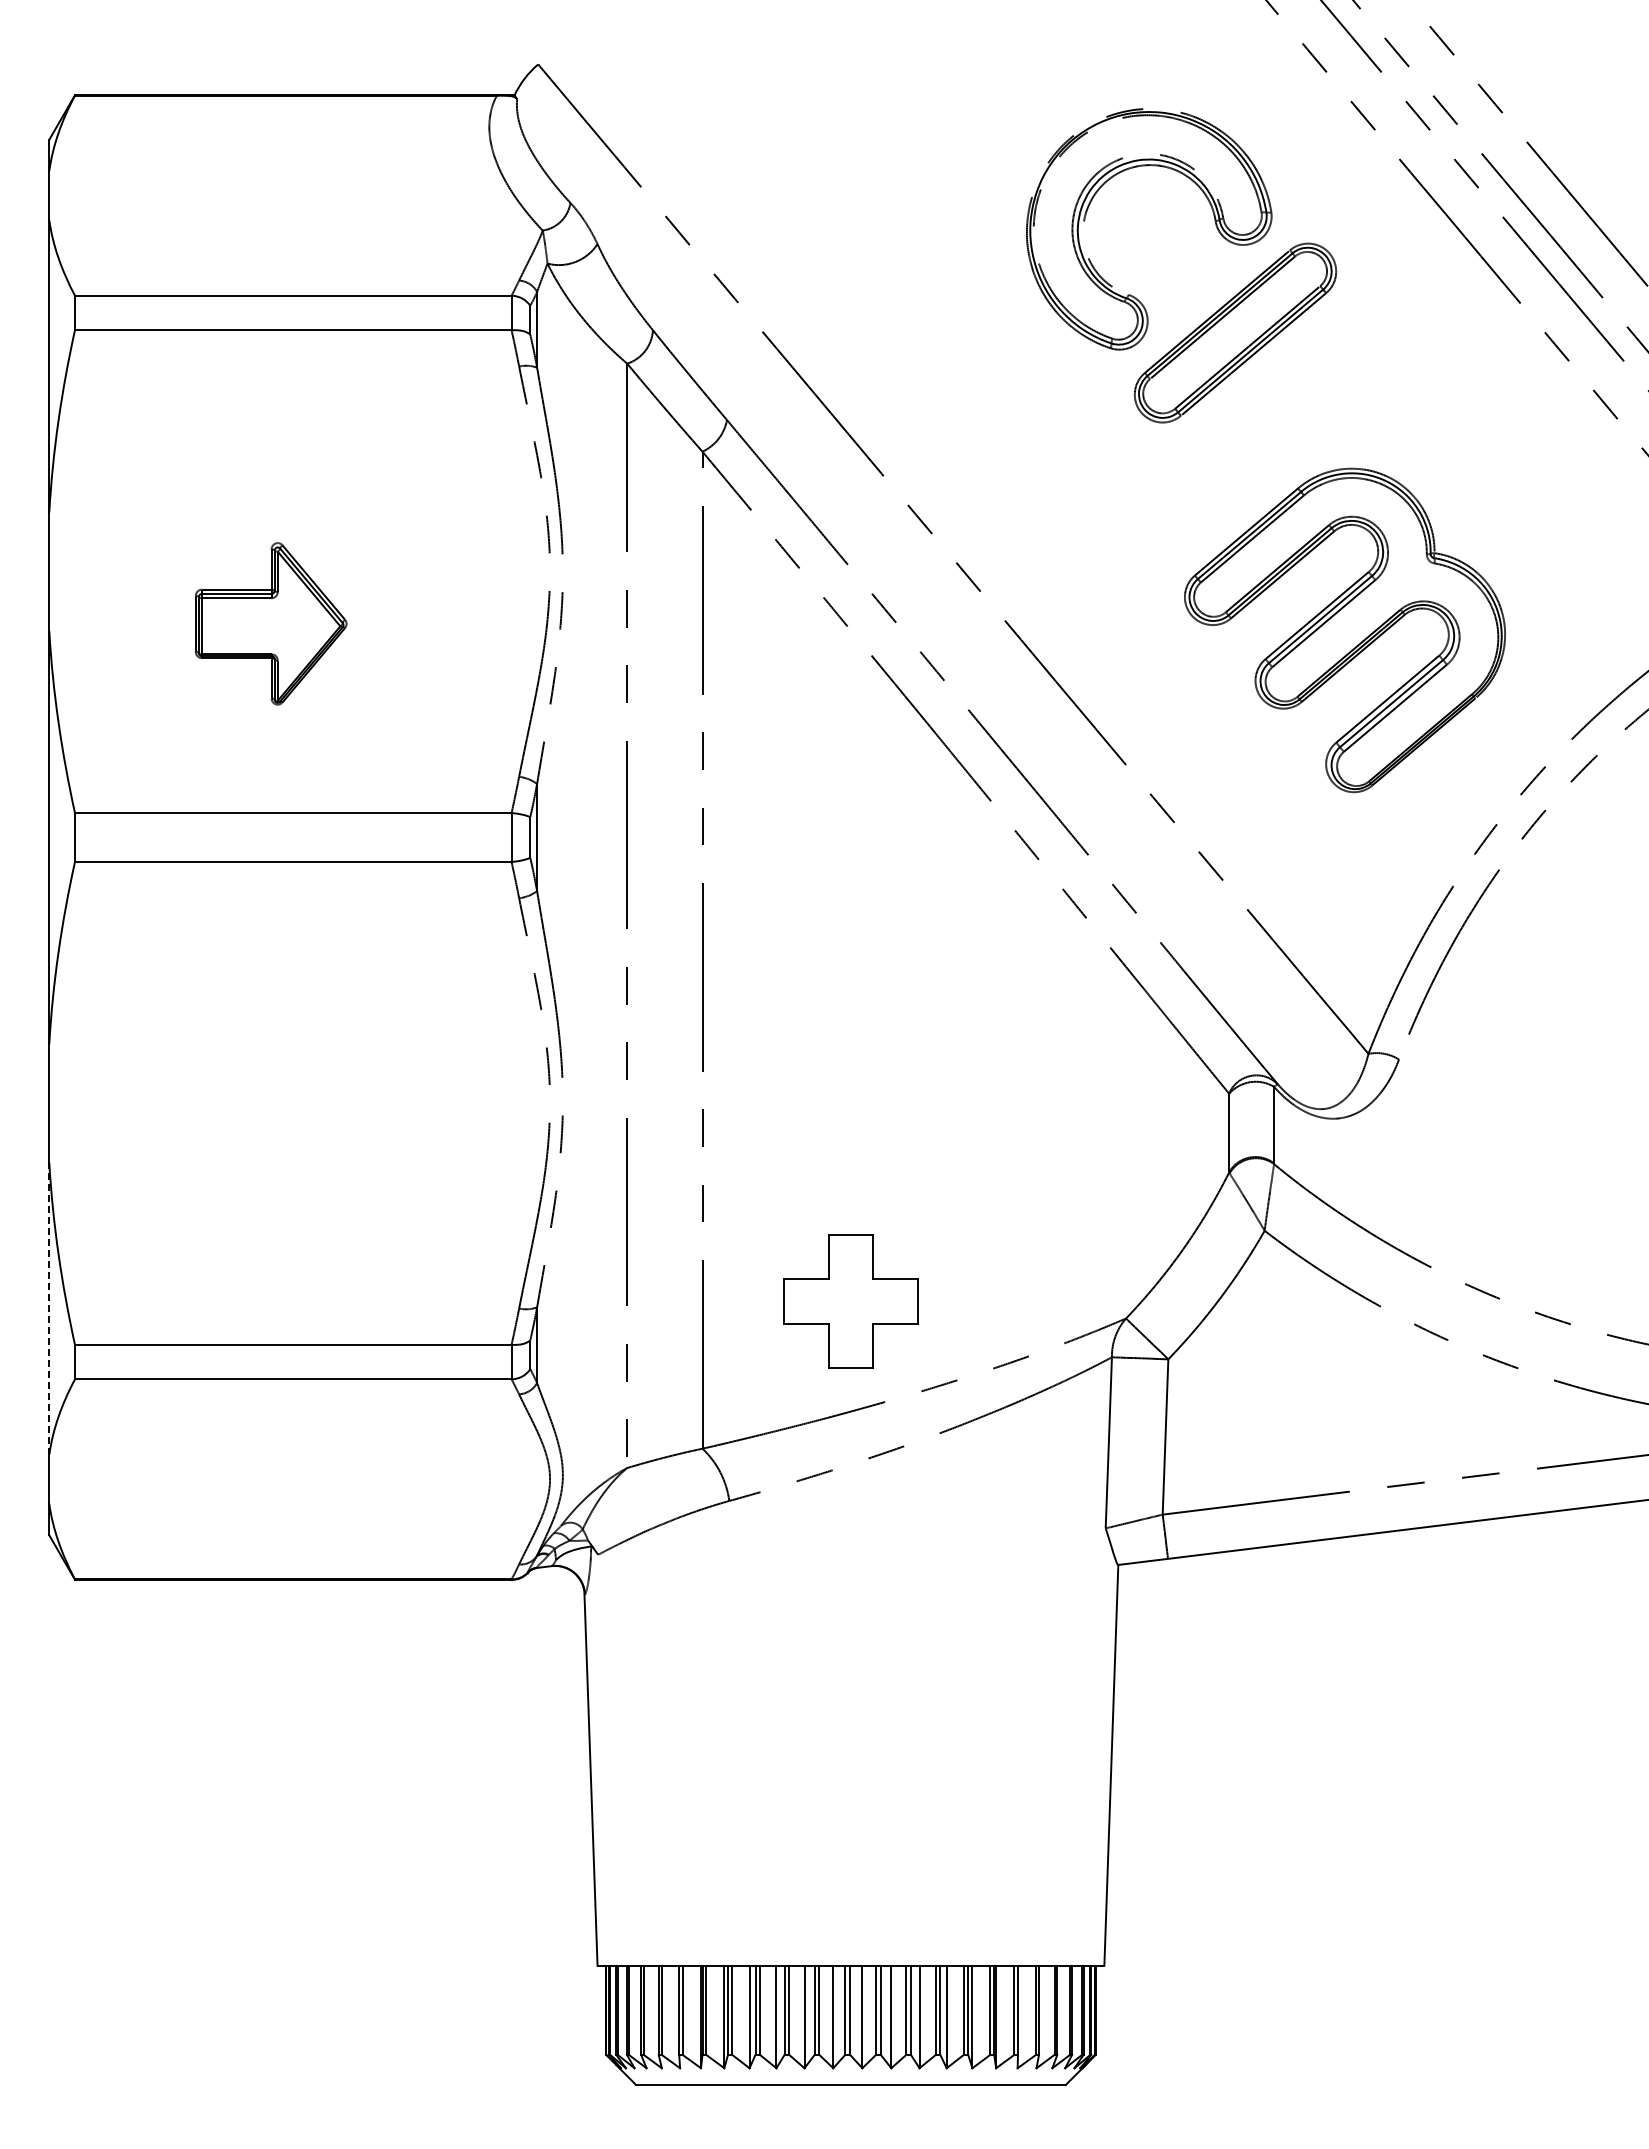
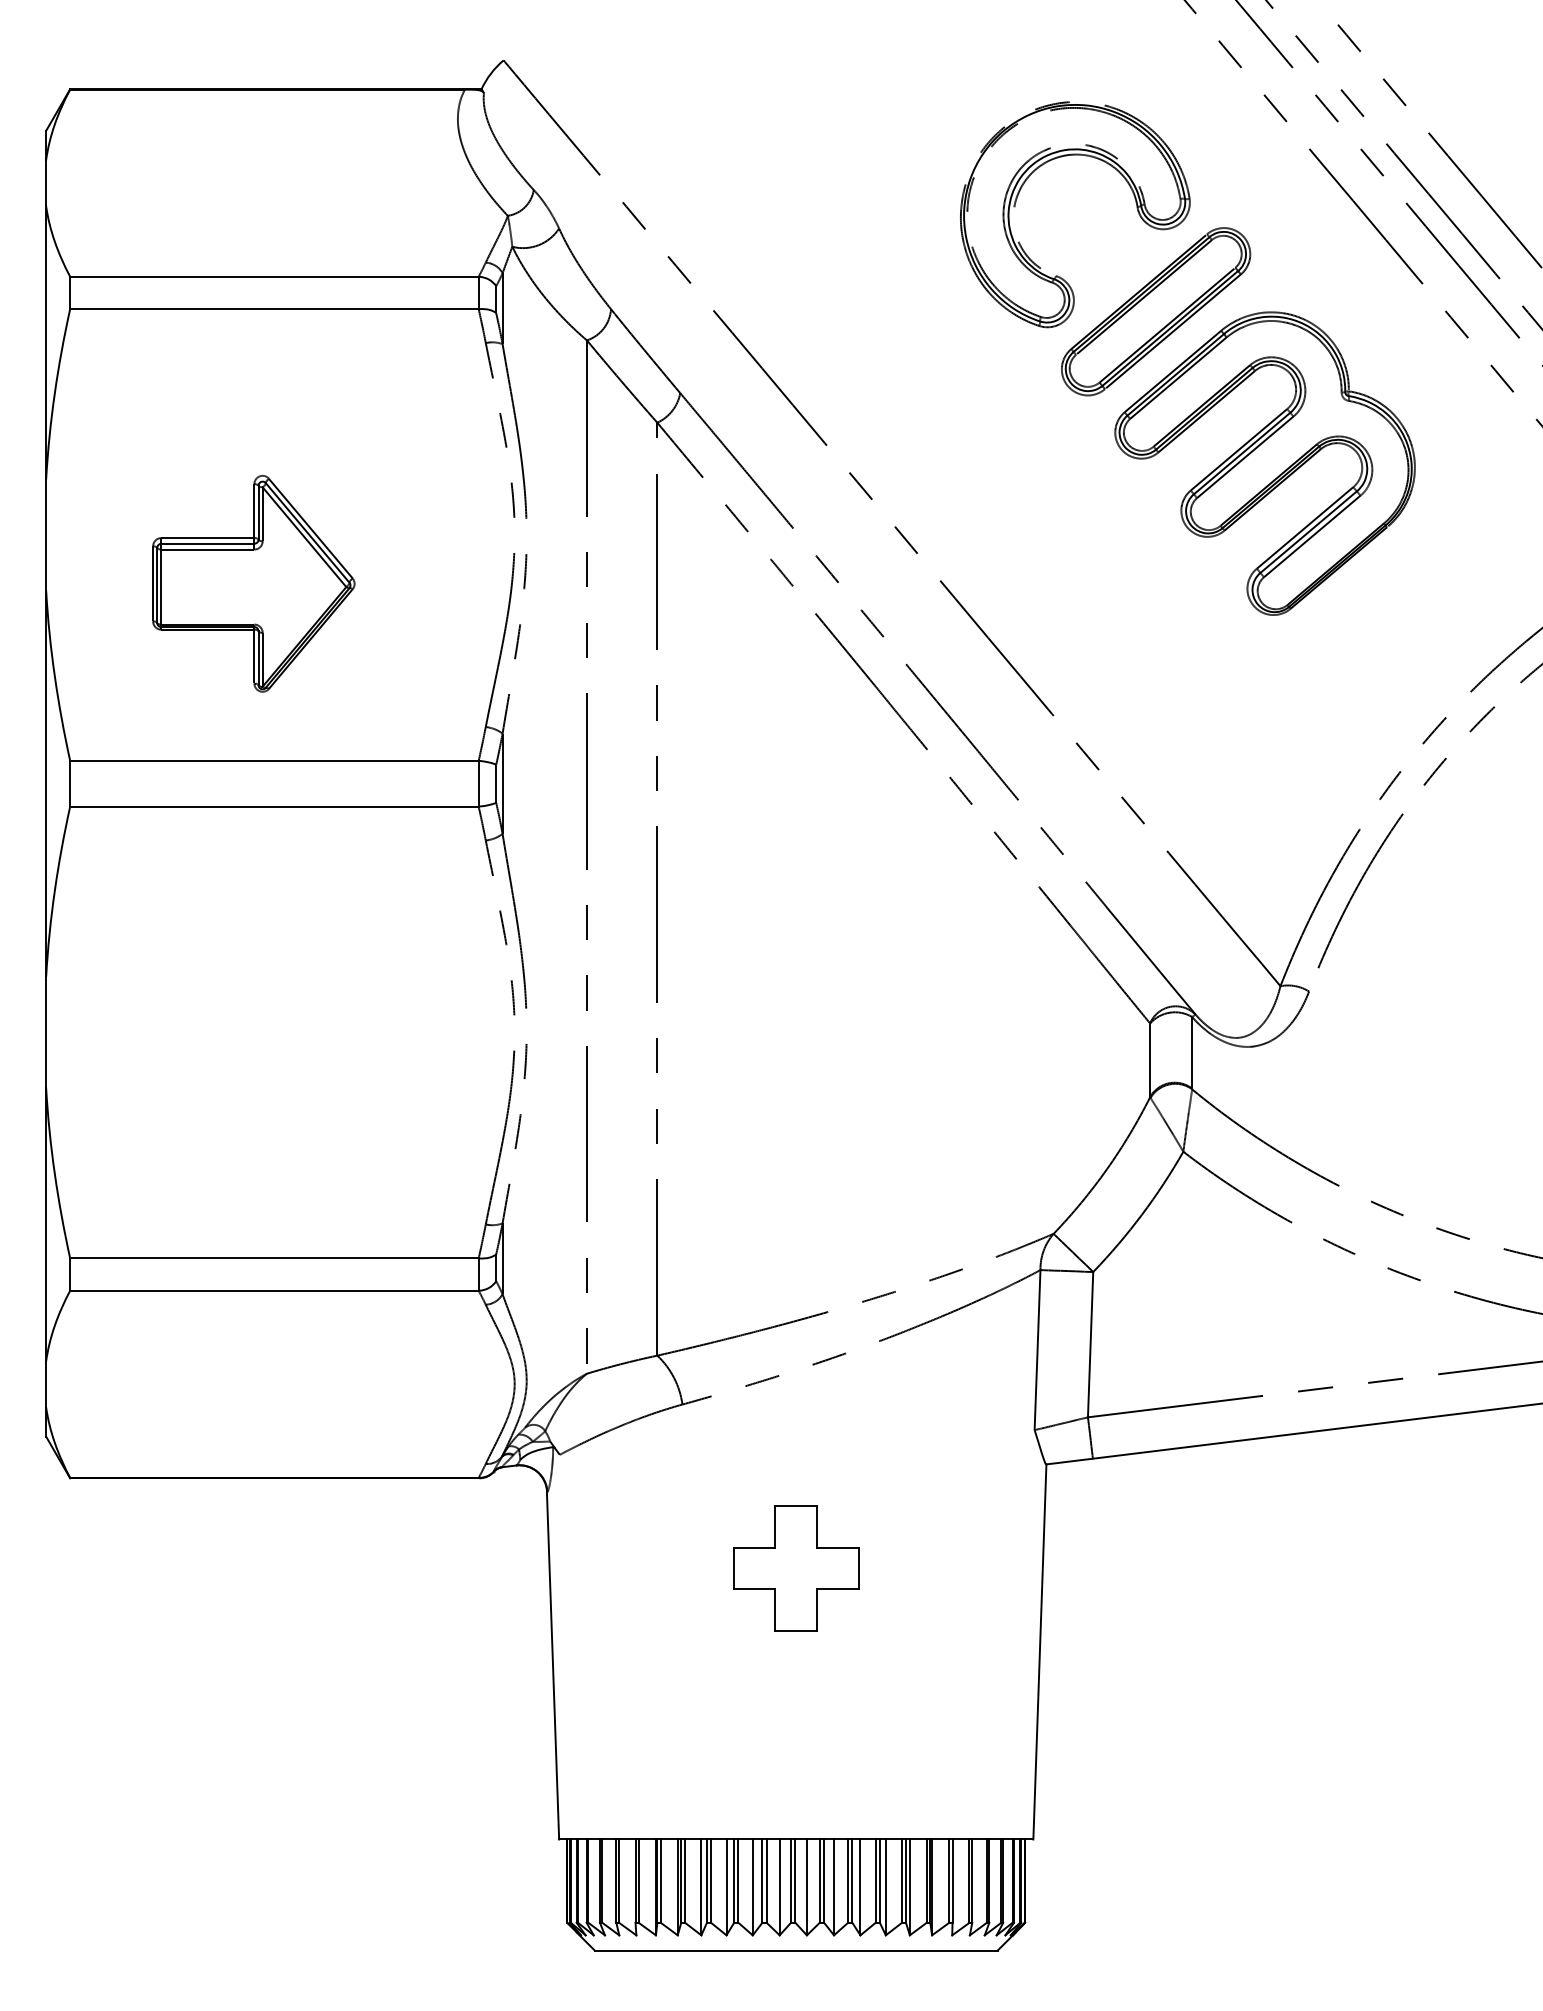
part: (270, 623) -> (253, 583), size x1.43
part: (1344, 630) -> (1264, 463), moved
part: (850, 1301) -> (795, 1568), moved
line: (49, 1308) -> (46, 1224), dashed -> solid

